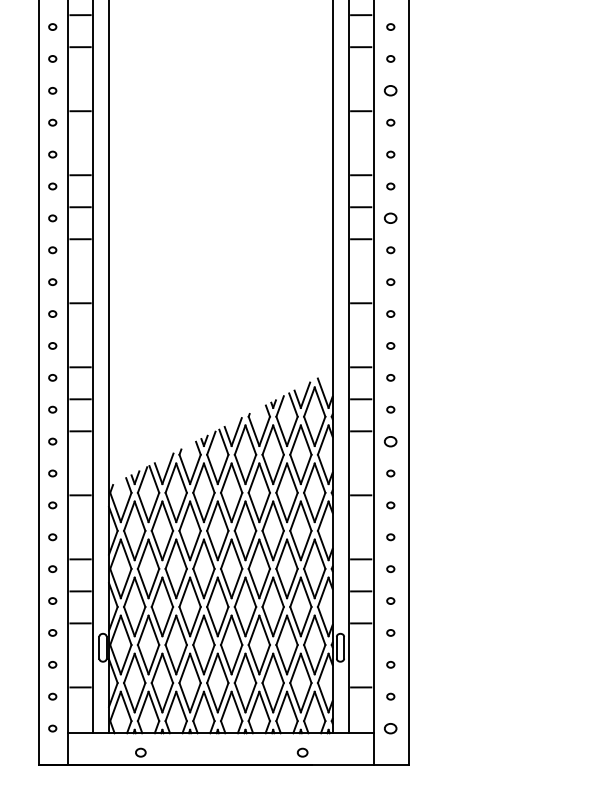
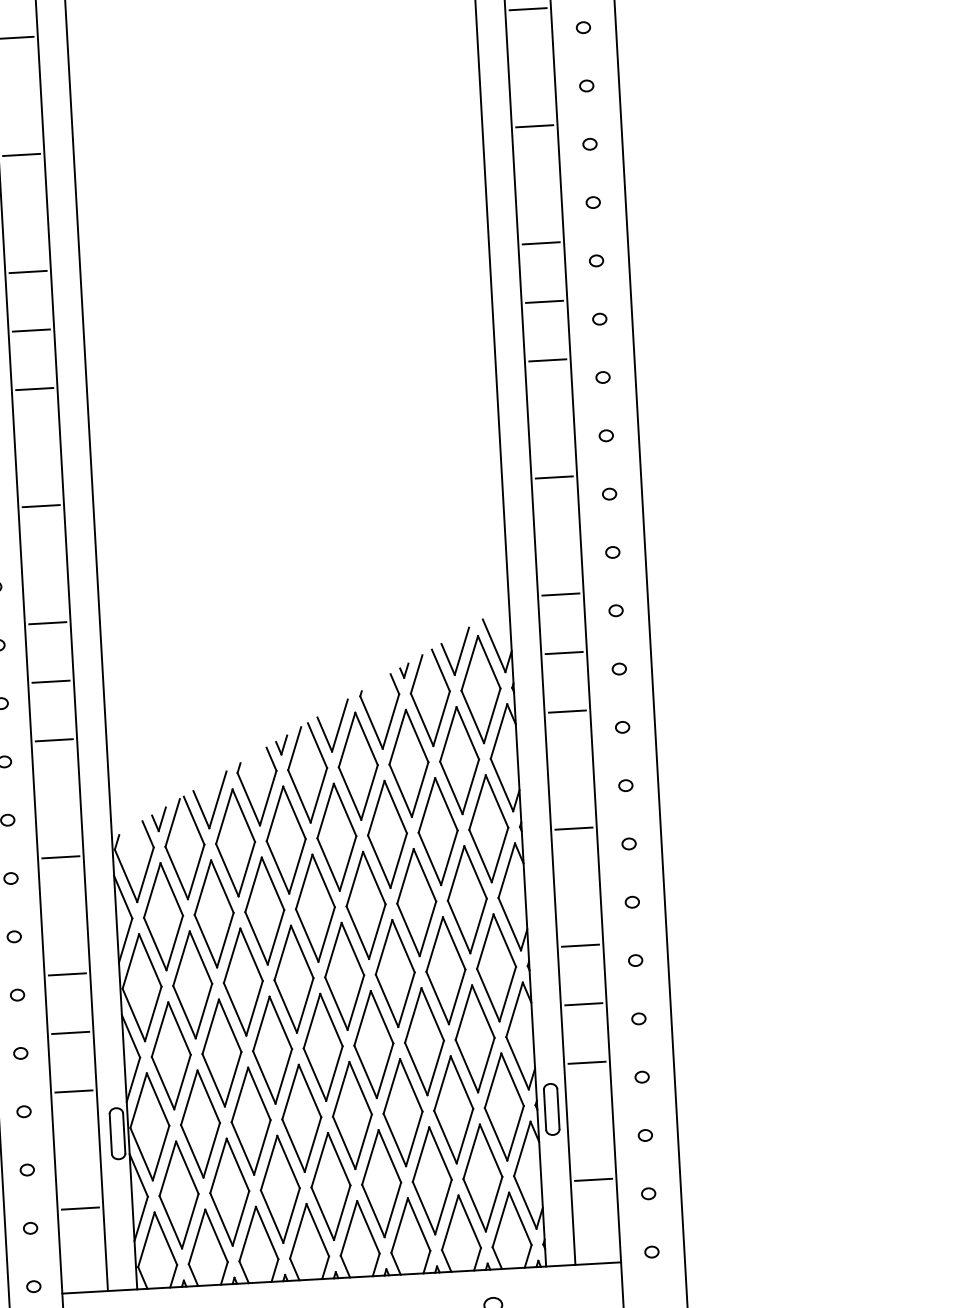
circle: (390, 90) -> (586, 85), size x0.62
circle: (390, 218) -> (599, 319), size x0.62
circle: (390, 441) -> (622, 727), size x0.62
circle: (390, 728) -> (651, 1251), size x0.62

